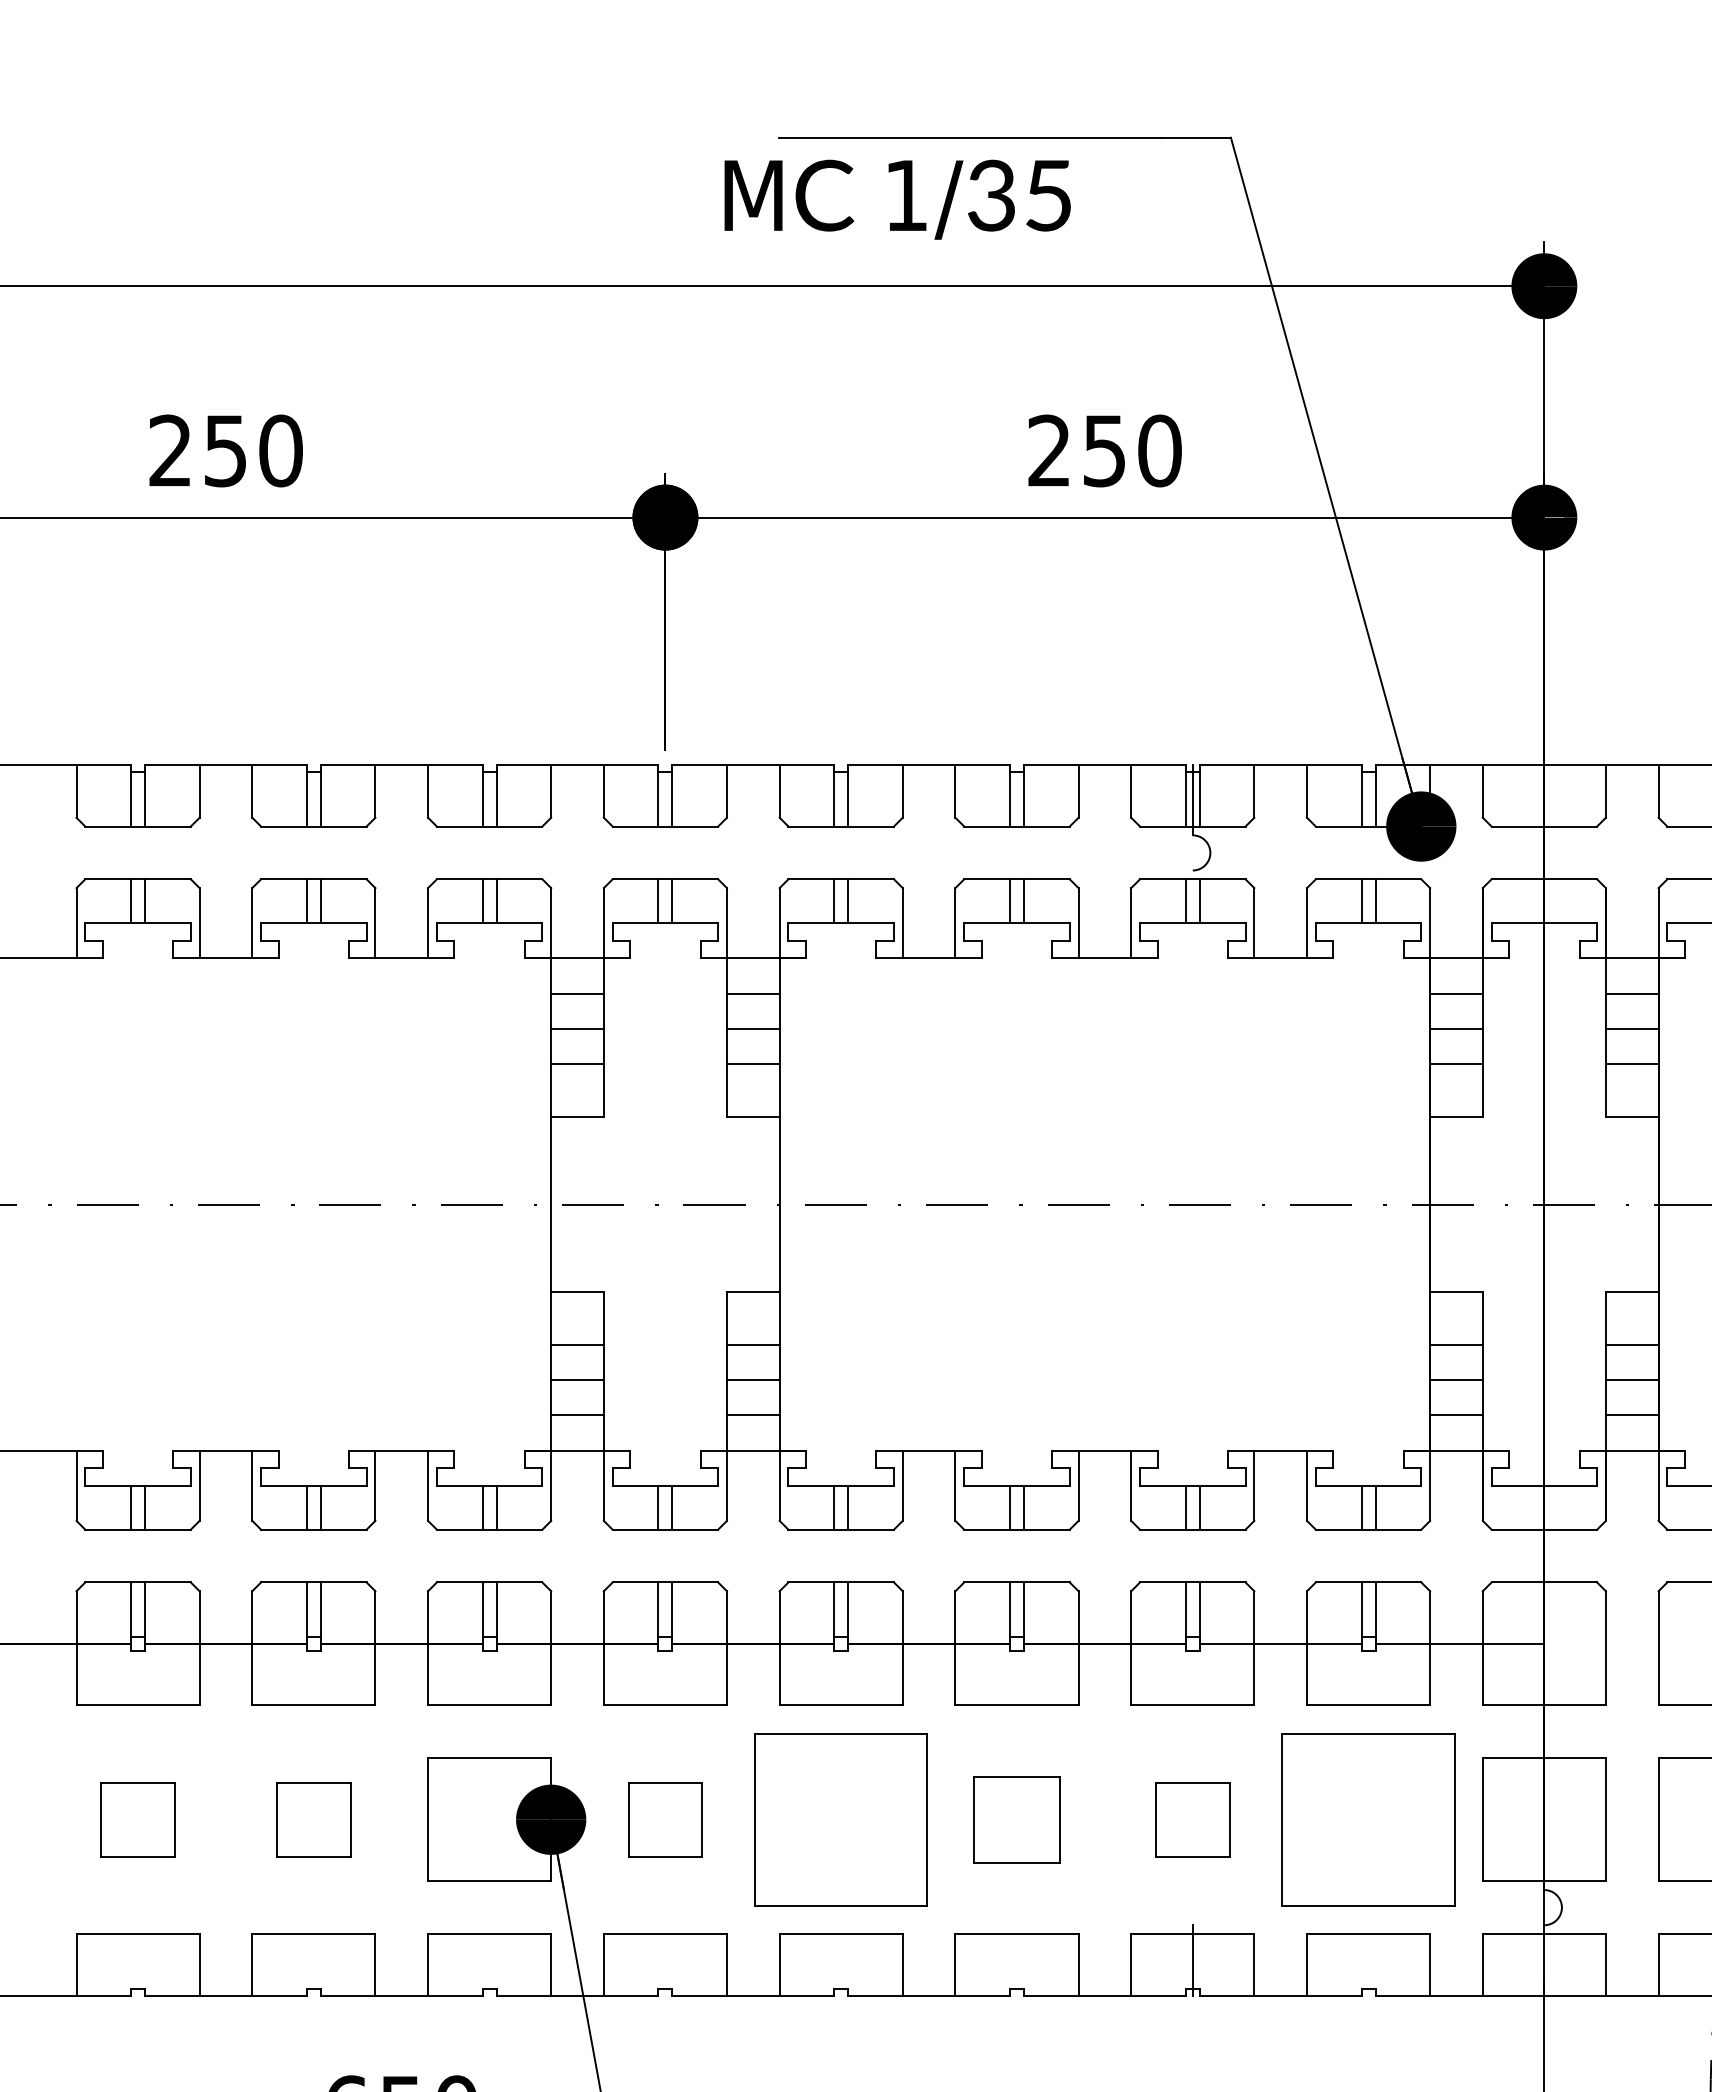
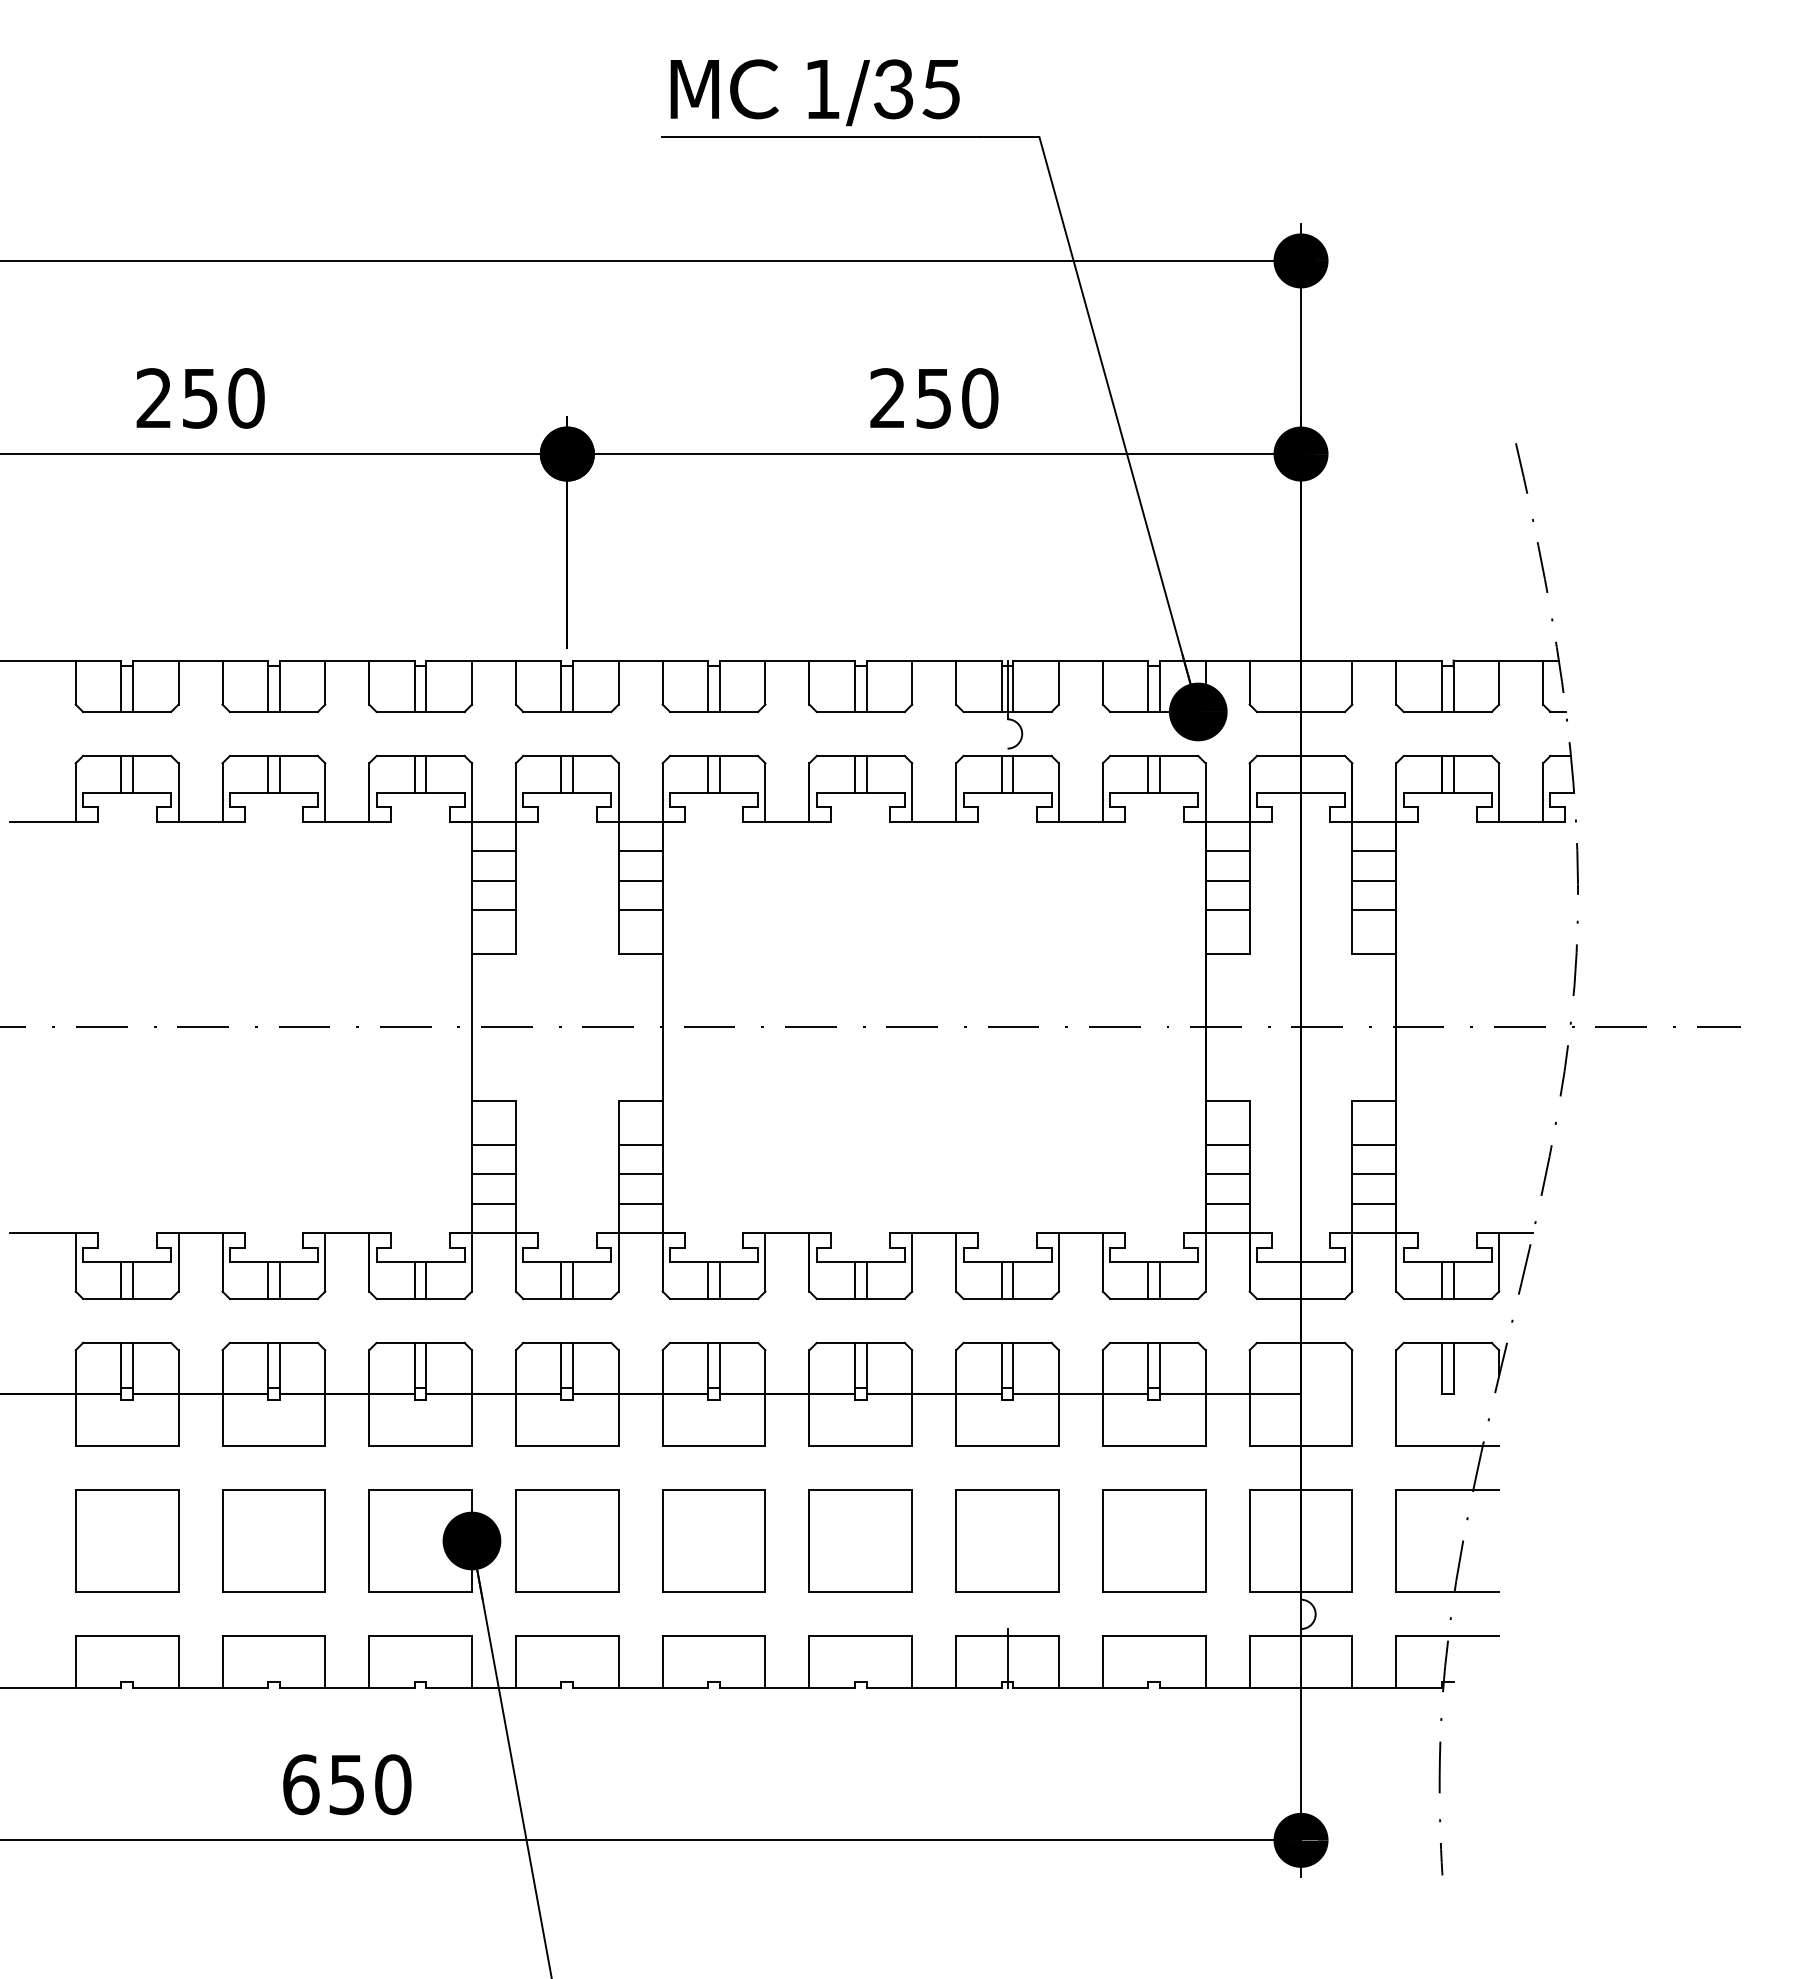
text: (896, 199) -> (814, 92), moved
part: (138, 1819) -> (127, 1540), size x1.67
part: (313, 1819) -> (273, 1540), size x1.67
part: (665, 1819) -> (567, 1540), size x1.67
part: (840, 1819) -> (713, 1540), size x0.71
part: (1016, 1819) -> (860, 1540), size x1.43
part: (1192, 1819) -> (1007, 1540), size x1.67
part: (1368, 1819) -> (1154, 1540), size x0.71

